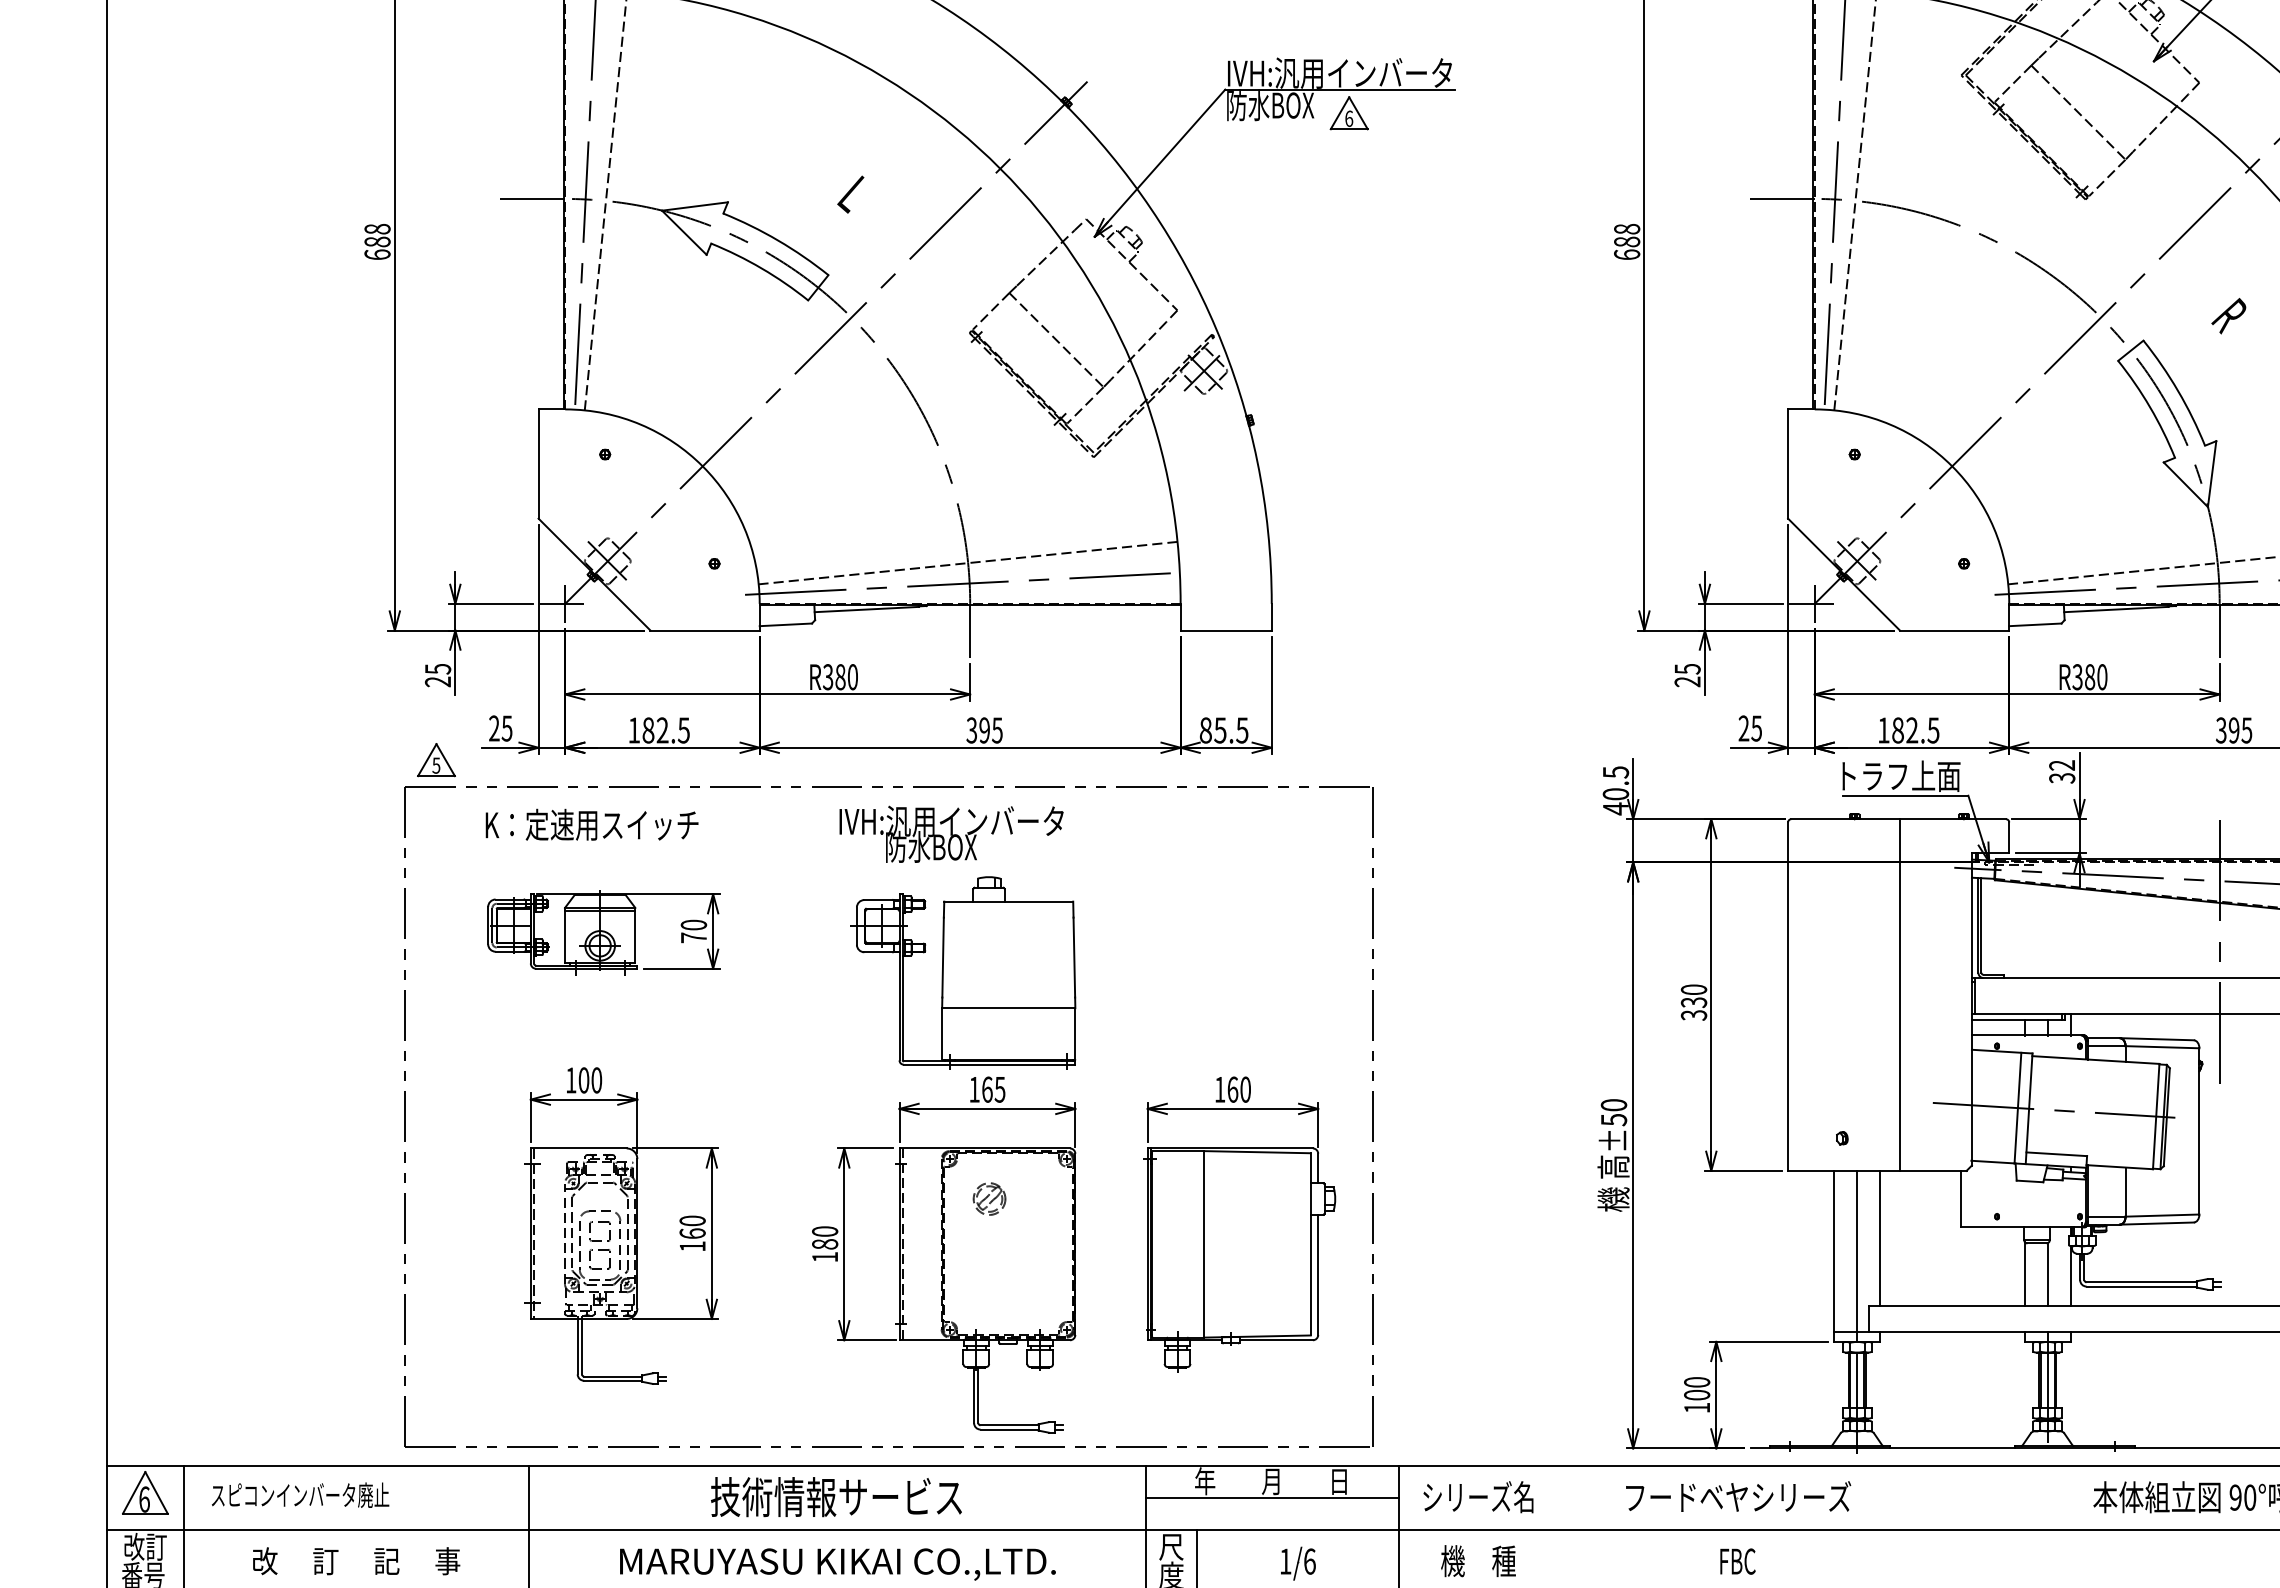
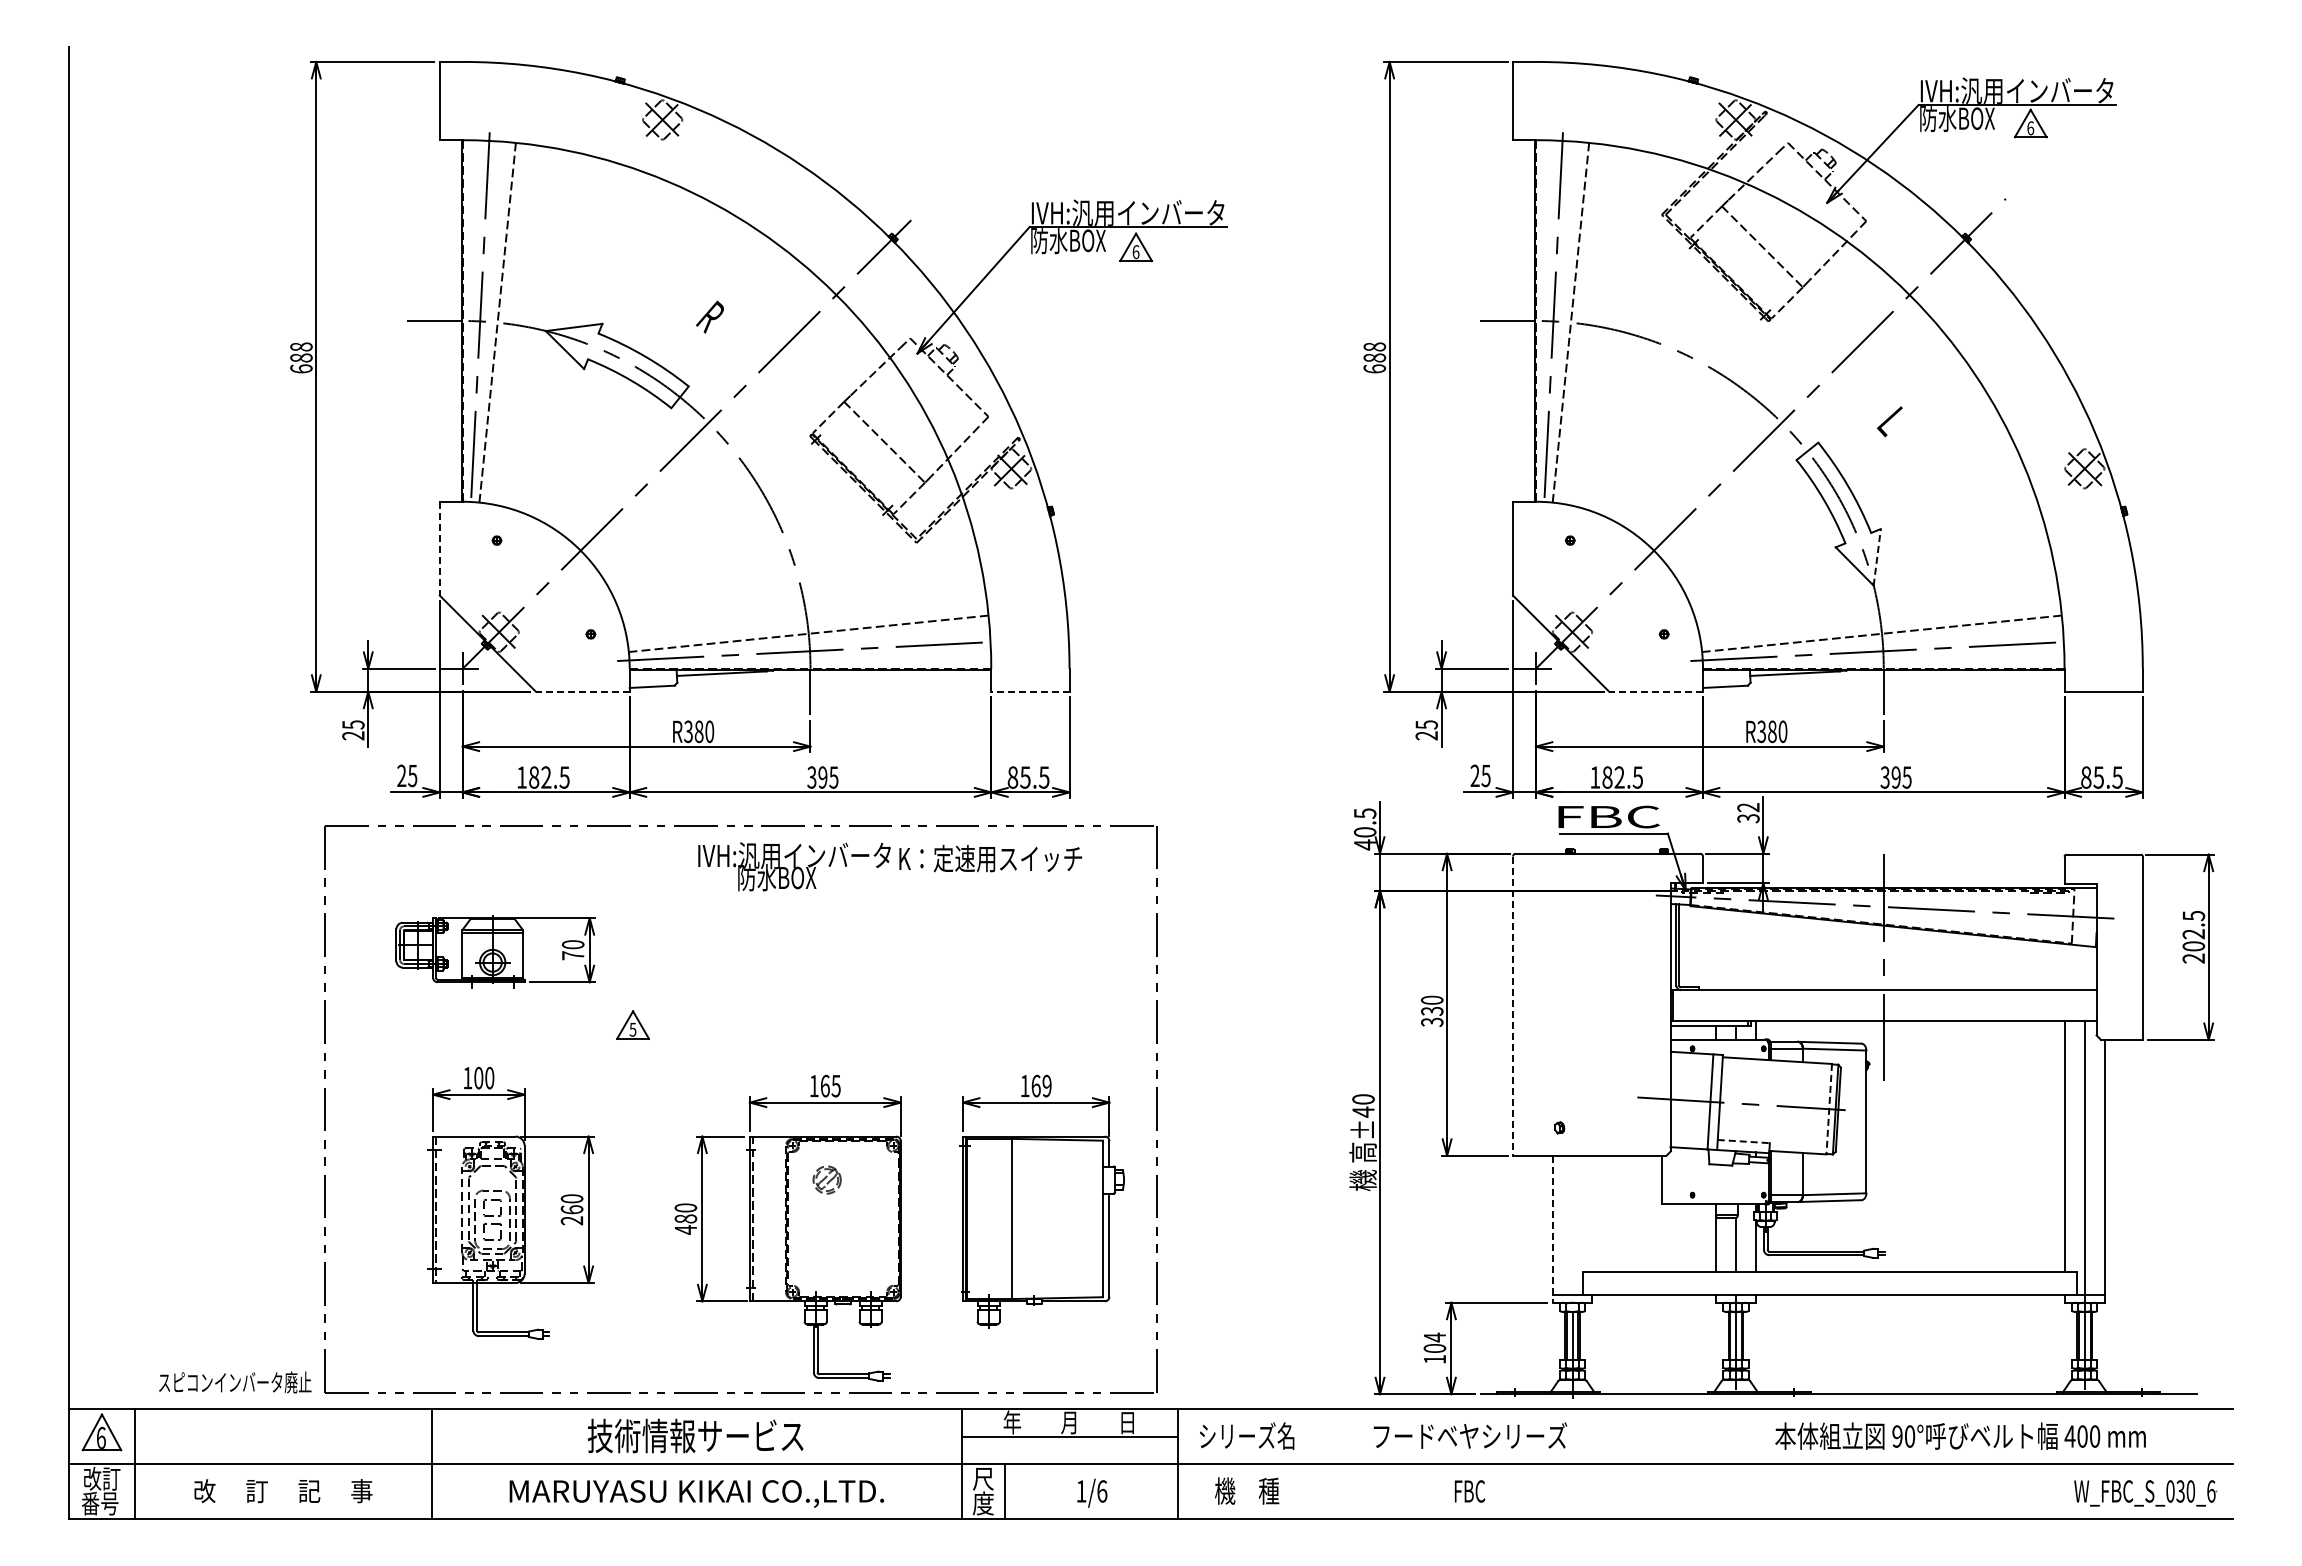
text: (852, 193) -> (709, 316), L -> R
text: (2228, 315) -> (1891, 421), R -> L
line: (538, 463) -> (439, 548), solid -> dashed
line: (2212, 474) -> (1877, 557), solid -> dashed
line: (704, 630) -> (582, 691), solid -> dashed
line: (1225, 630) -> (1029, 691), solid -> dashed
line: (1955, 630) -> (1656, 691), solid -> dashed
part: (435, 759) -> (632, 1024), moved
text: (1900, 775) -> (1609, 816), トラフ上面 -> FBC
text: (591, 824) -> (990, 858), moved
part: (963, 972) -> (804, 985), removed
line: (1900, 994) -> (1609, 1004), removed
line: (1788, 997) -> (1513, 1006), solid -> dashed
text: (1244, 1090) -> (1046, 1086), 160 -> 169
line: (2156, 1116) -> (1829, 1109), solid -> dashed
text: (1613, 1119) -> (1363, 1111), ±50 -> ±40
line: (2057, 1154) -> (1744, 1141), solid -> dashed
line: (1880, 1238) -> (1592, 1213), removed
text: (691, 1246) -> (571, 1220), 160 -> 260
line: (1857, 1255) -> (1572, 1228), removed
text: (824, 1256) -> (685, 1229), 180 -> 480
line: (1834, 1256) -> (1552, 1229), solid -> dashed
text: (1696, 1382) -> (1434, 1337), 100 -> 104
text: (300, 1495) -> (235, 1382), moved

